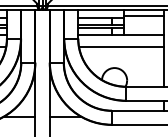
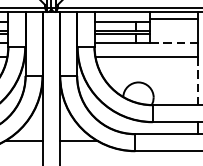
line: (143, 35) -> (173, 43), solid -> dashed
line: (163, 66) -> (197, 80), solid -> dashed

